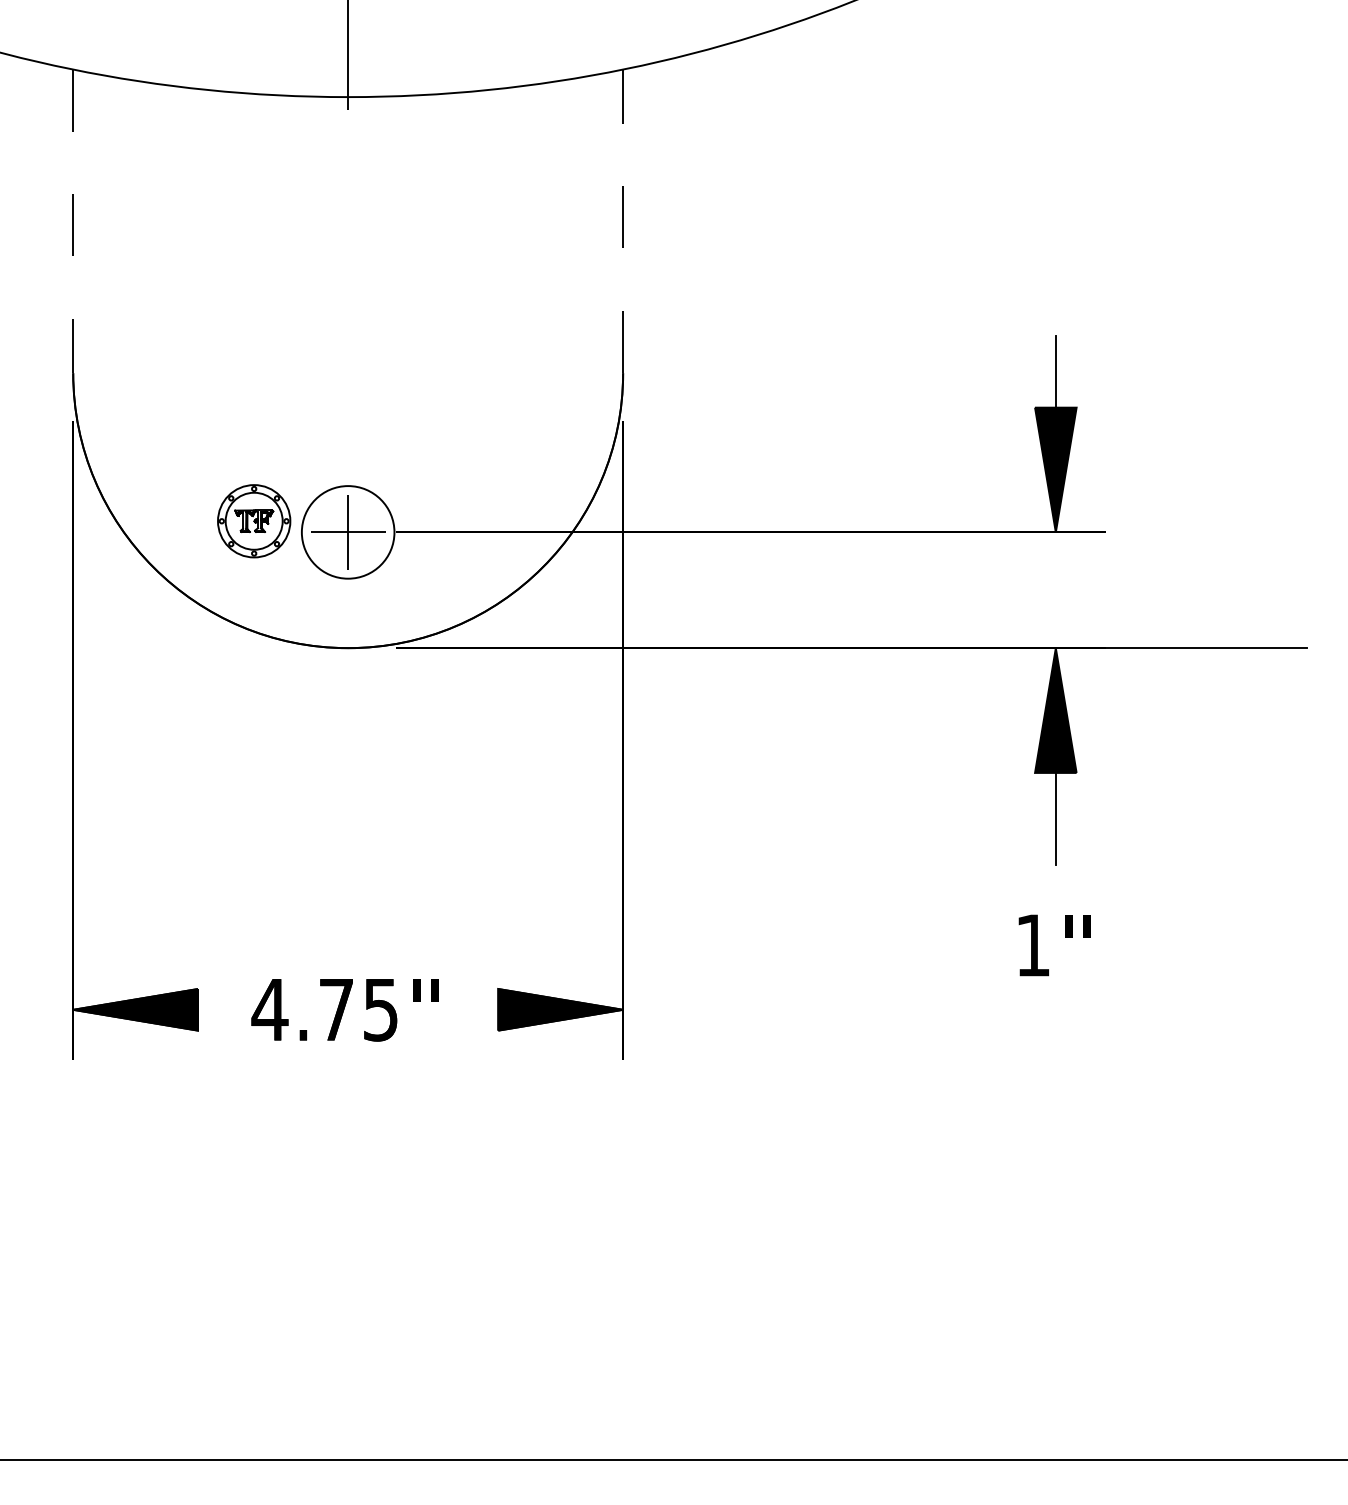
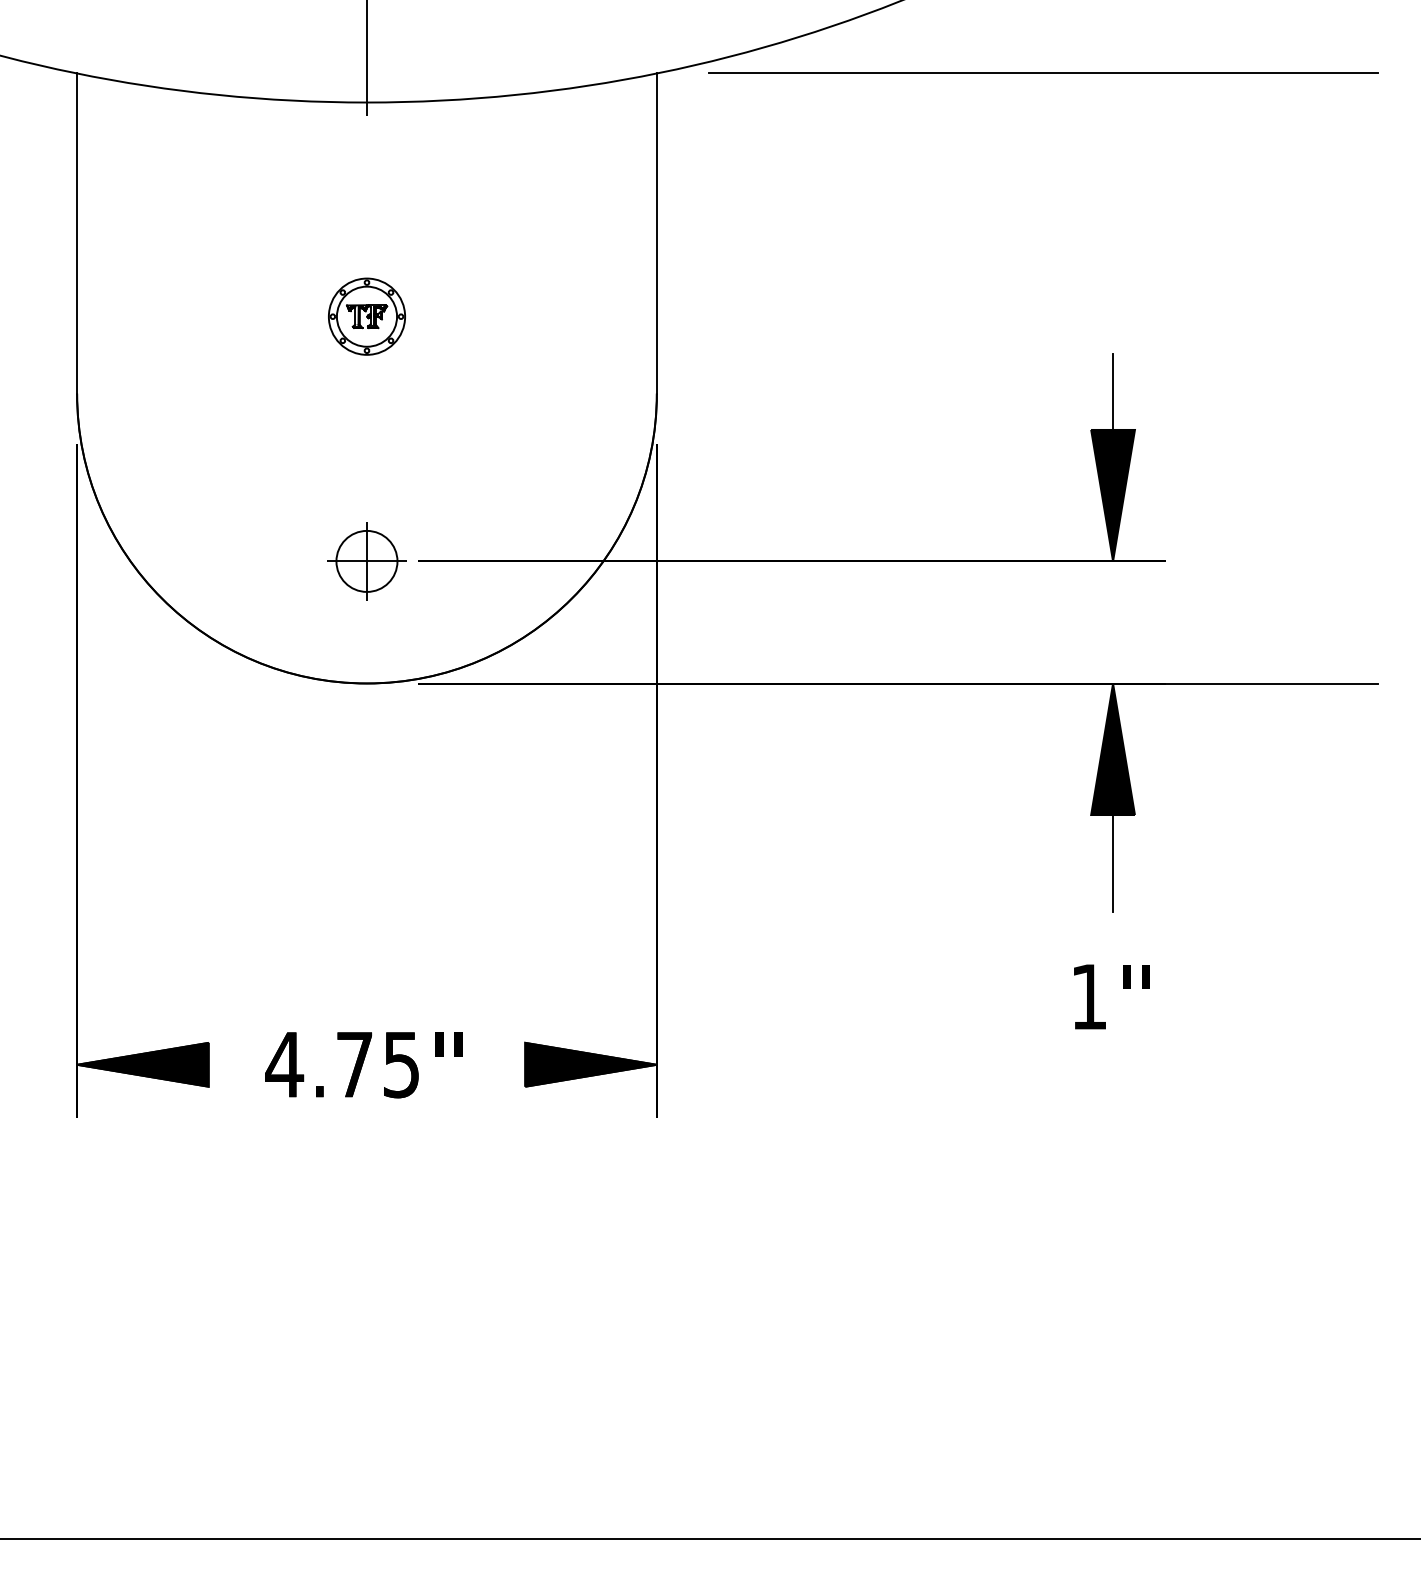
line: (989, 68) -> (1043, 72), added
line: (73, 221) -> (77, 233), dashed -> solid
line: (623, 221) -> (657, 233), dashed -> solid
part: (254, 521) -> (367, 316), moved
circle: (348, 532) -> (367, 561), size x0.62

